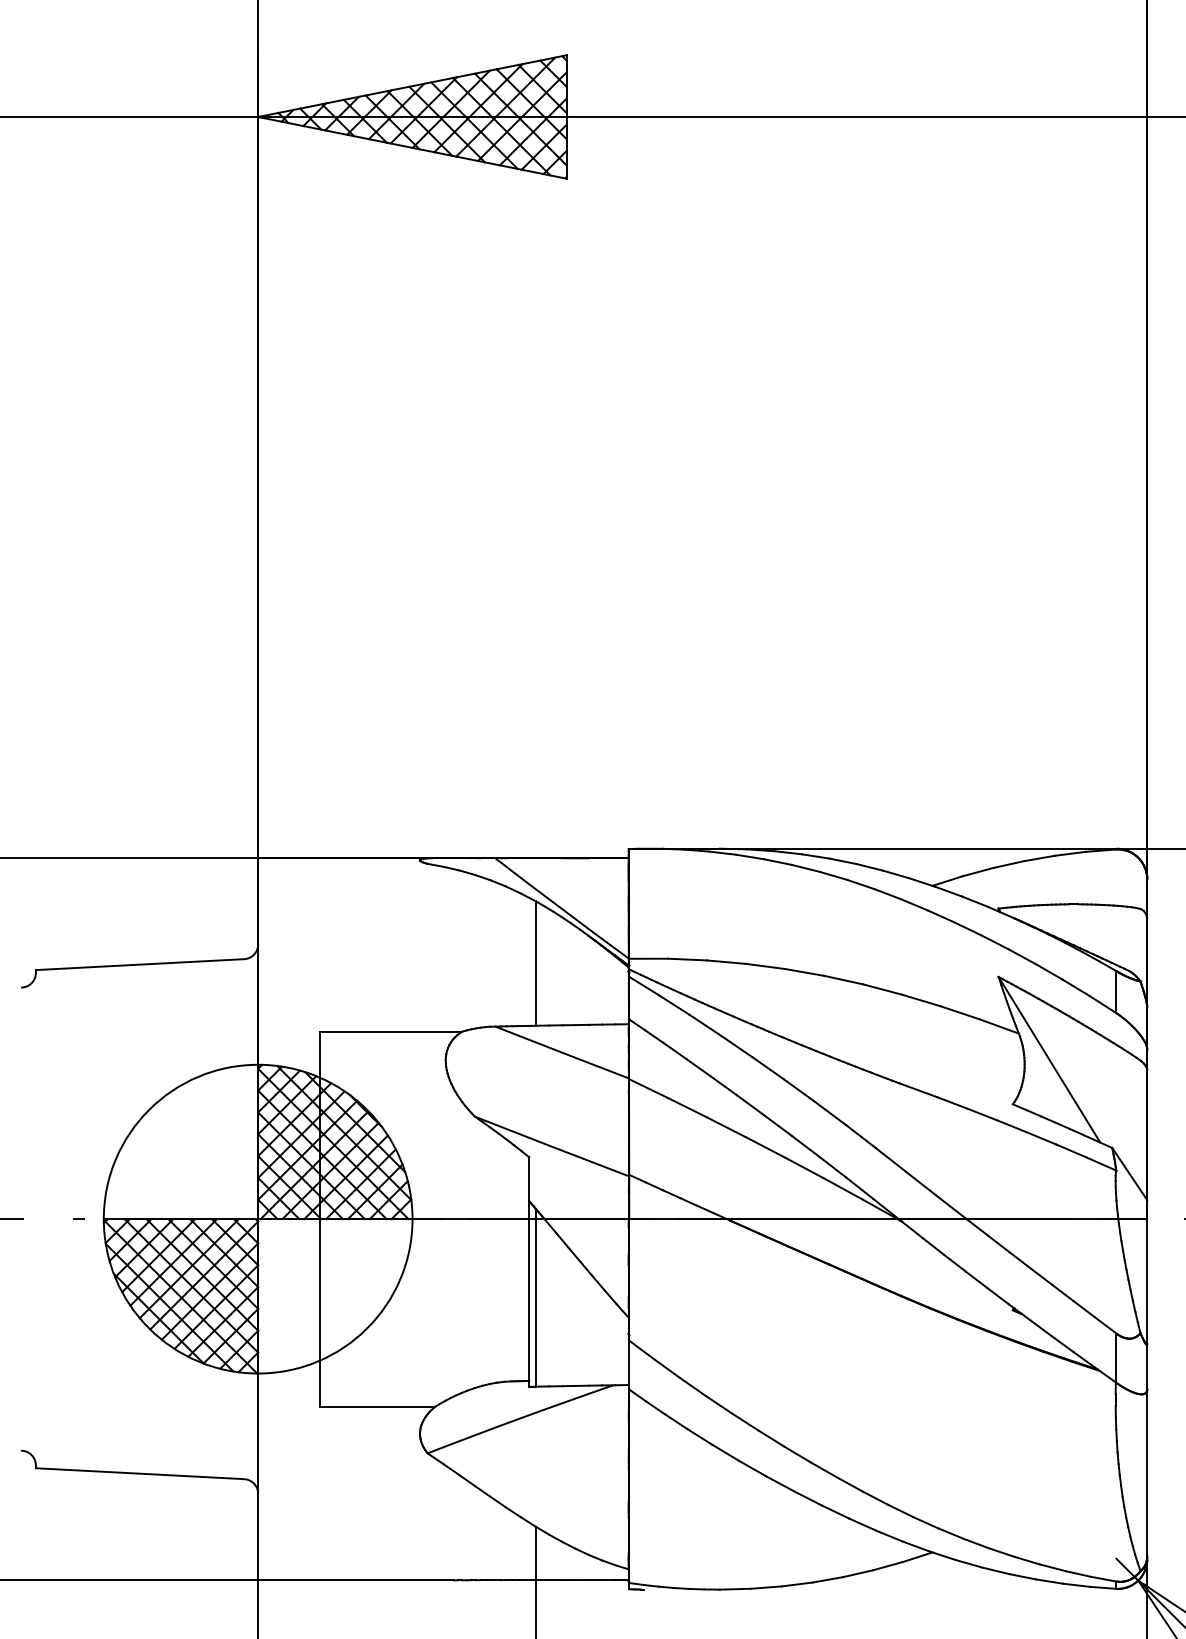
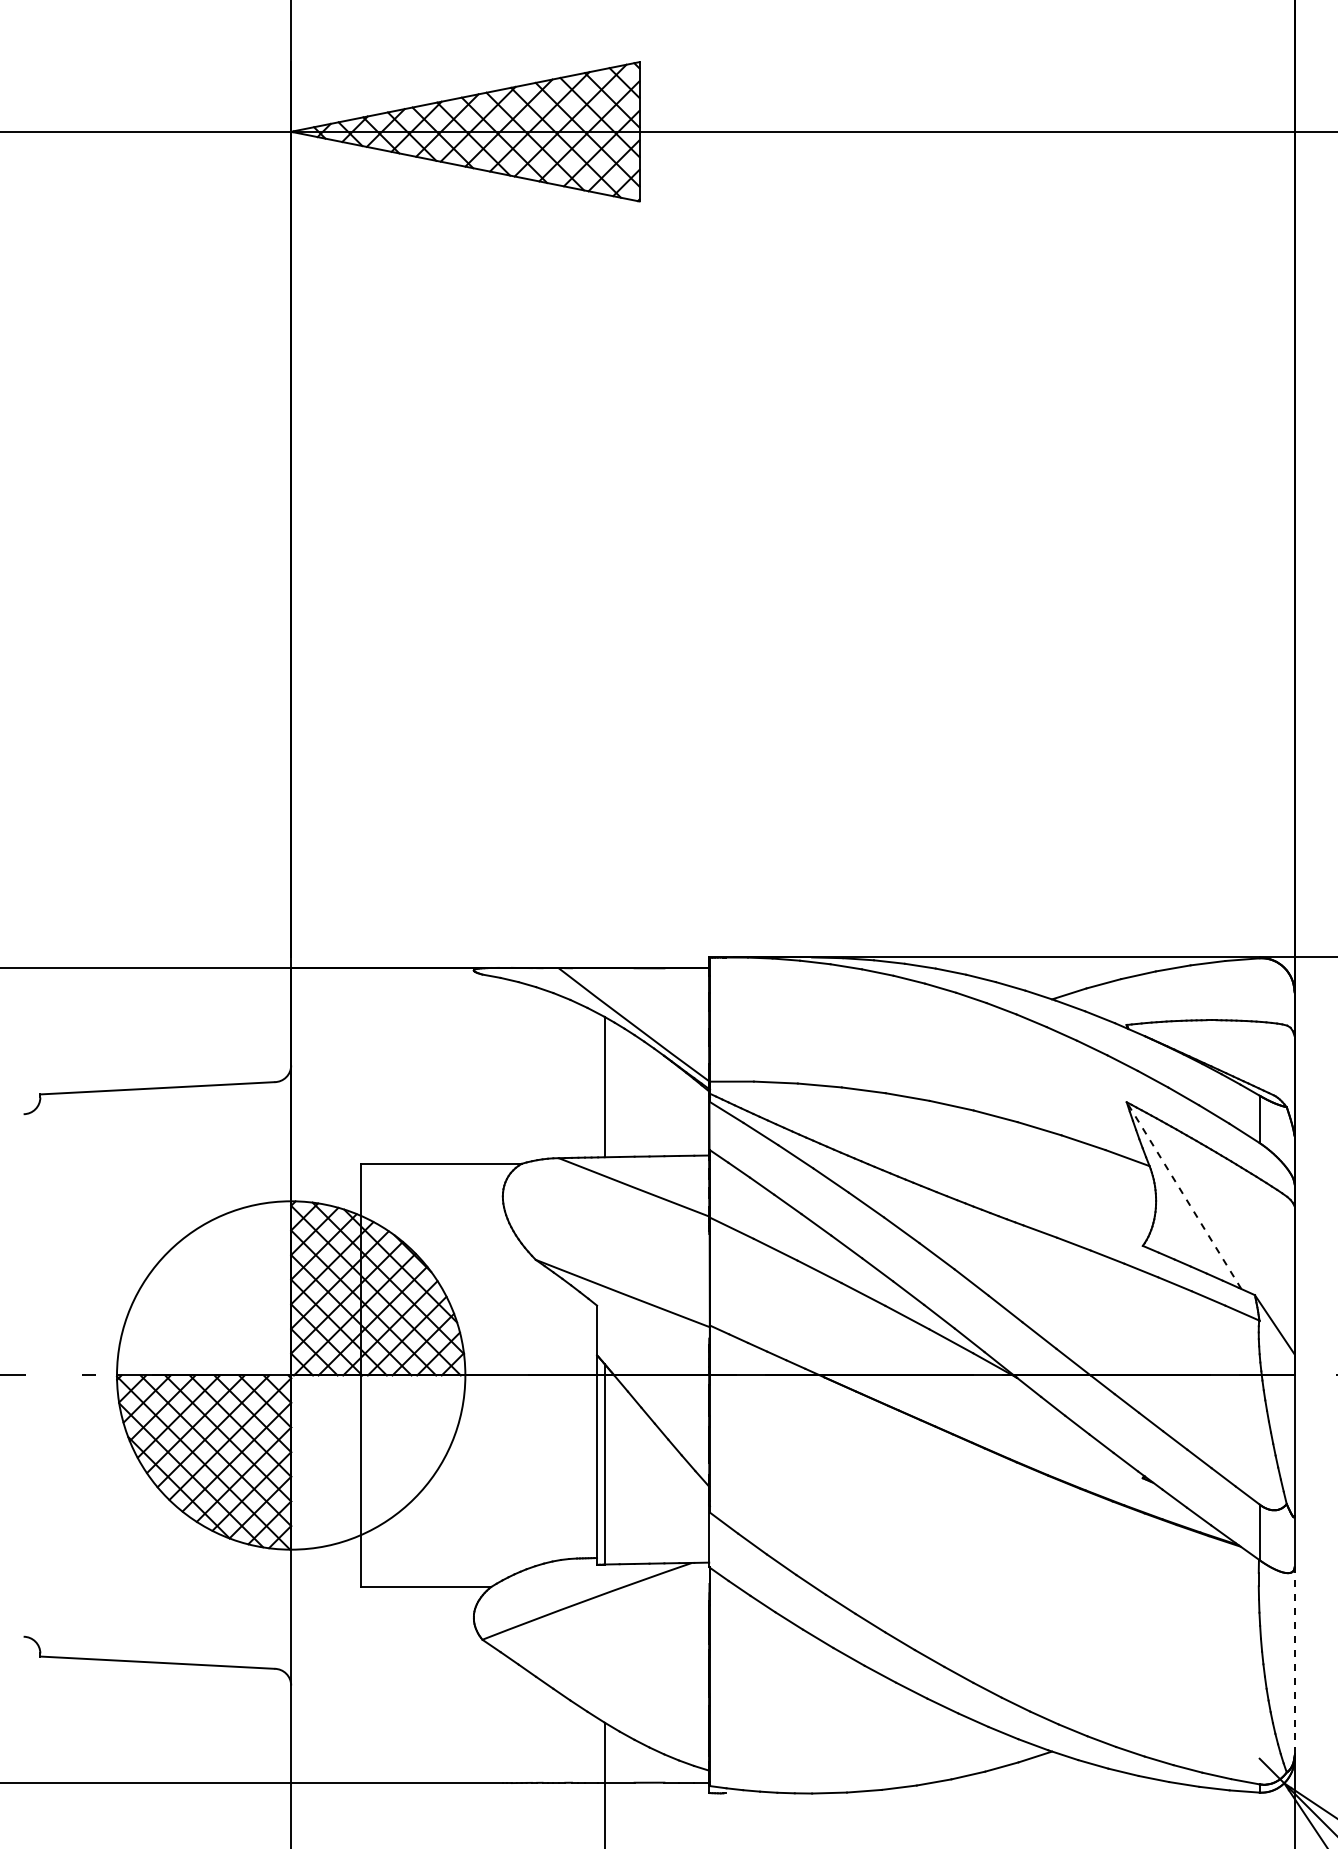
line: (1049, 1059) -> (1184, 1195), solid -> dashed
line: (1147, 1471) -> (1294, 1660), solid -> dashed

